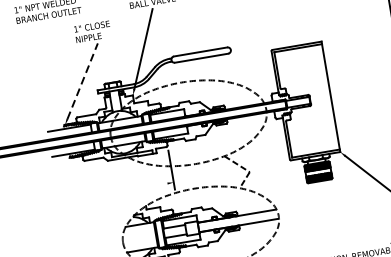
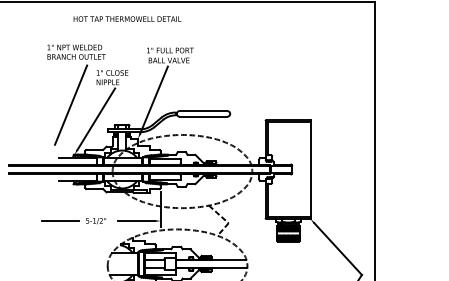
line: (52, 69) -> (71, 104), added
line: (82, 80) -> (96, 118), dashed -> solid
line: (146, 187) -> (136, 221), added
part: (76, 199) -> (73, 221), added

